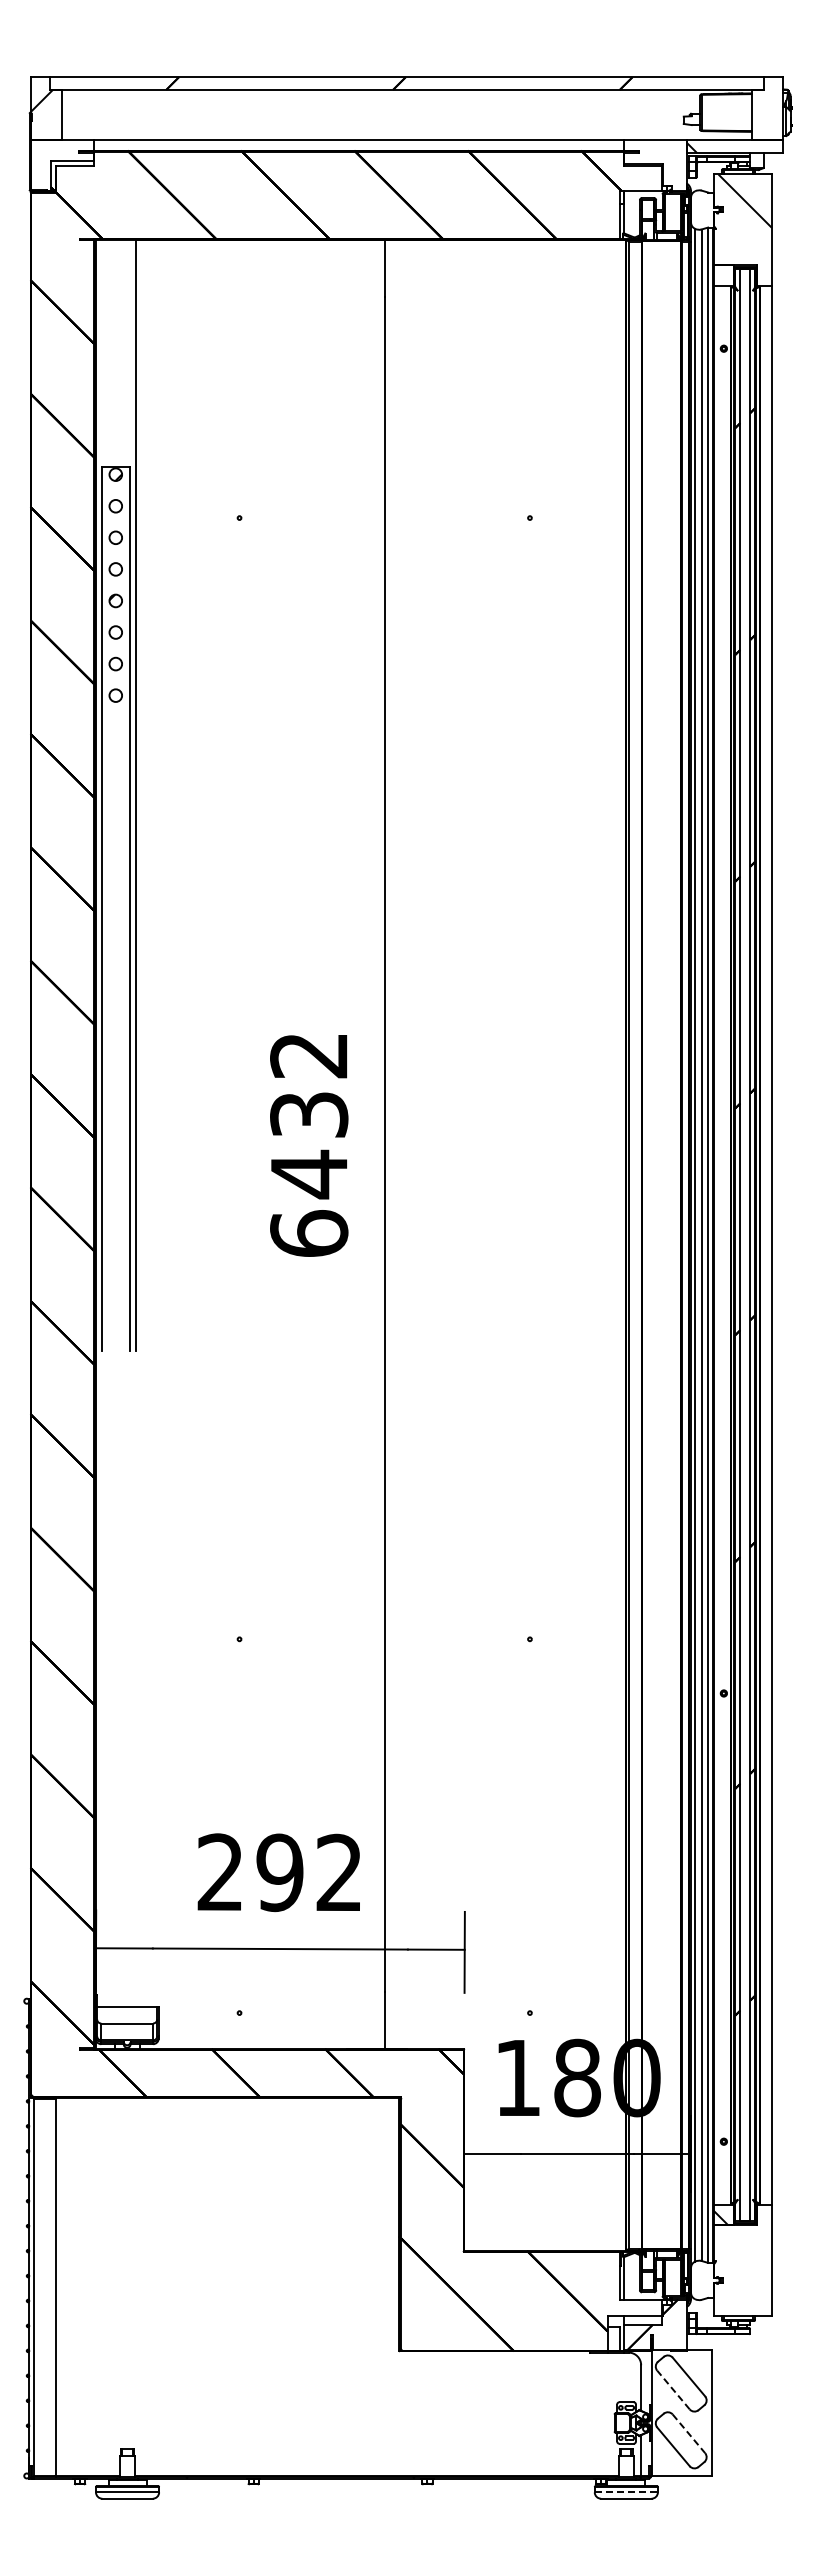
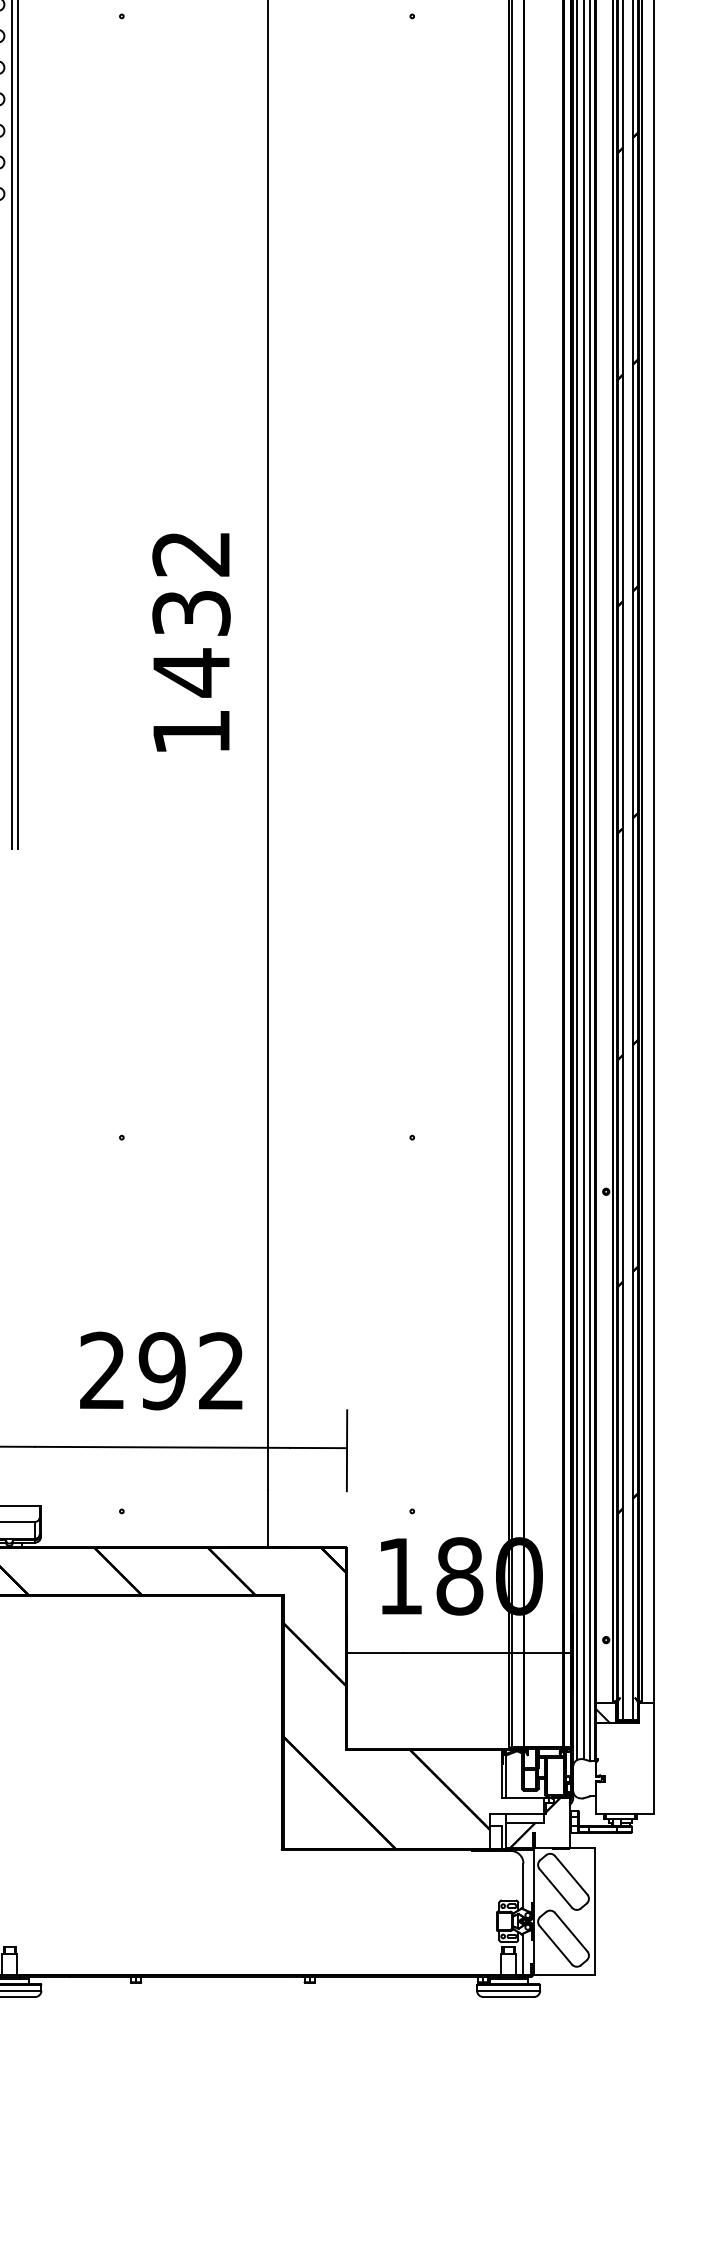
text: (309, 1233) -> (191, 731), 6432 -> 1432
line: (673, 2389) -> (555, 1887), dashed -> solid
line: (689, 2434) -> (571, 1932), dashed -> solid
line: (626, 2492) -> (508, 1990), dashed -> solid

